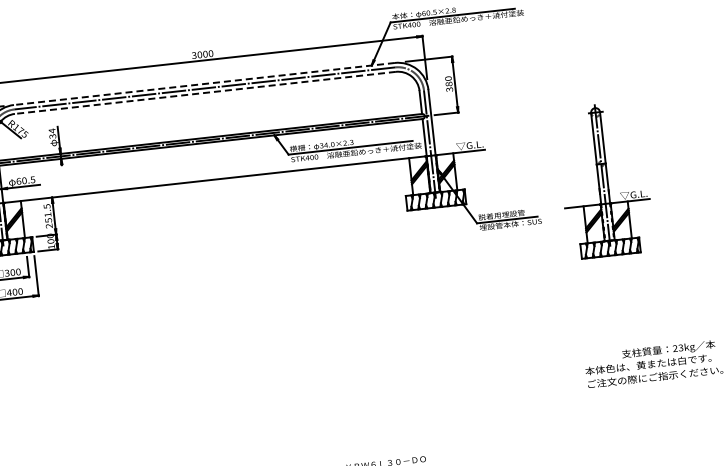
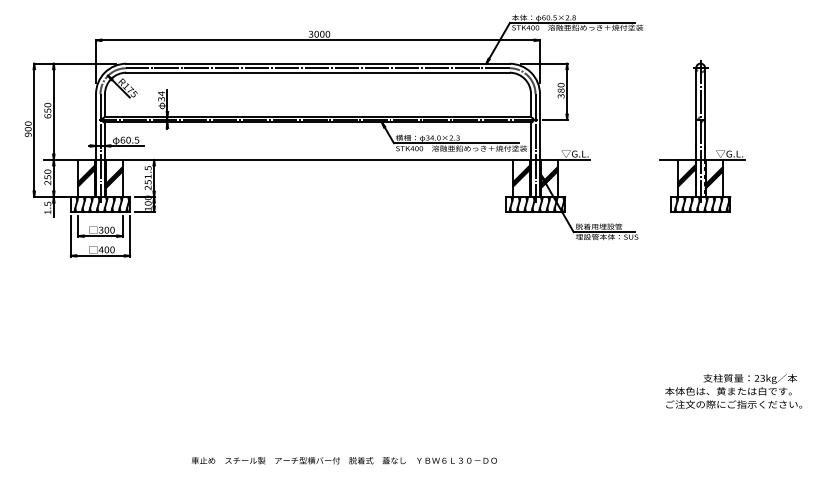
line: (204, 83) -> (318, 63), dashed -> solid
line: (205, 92) -> (318, 72), dashed -> solid
part: (604, 180) -> (702, 136), moved

